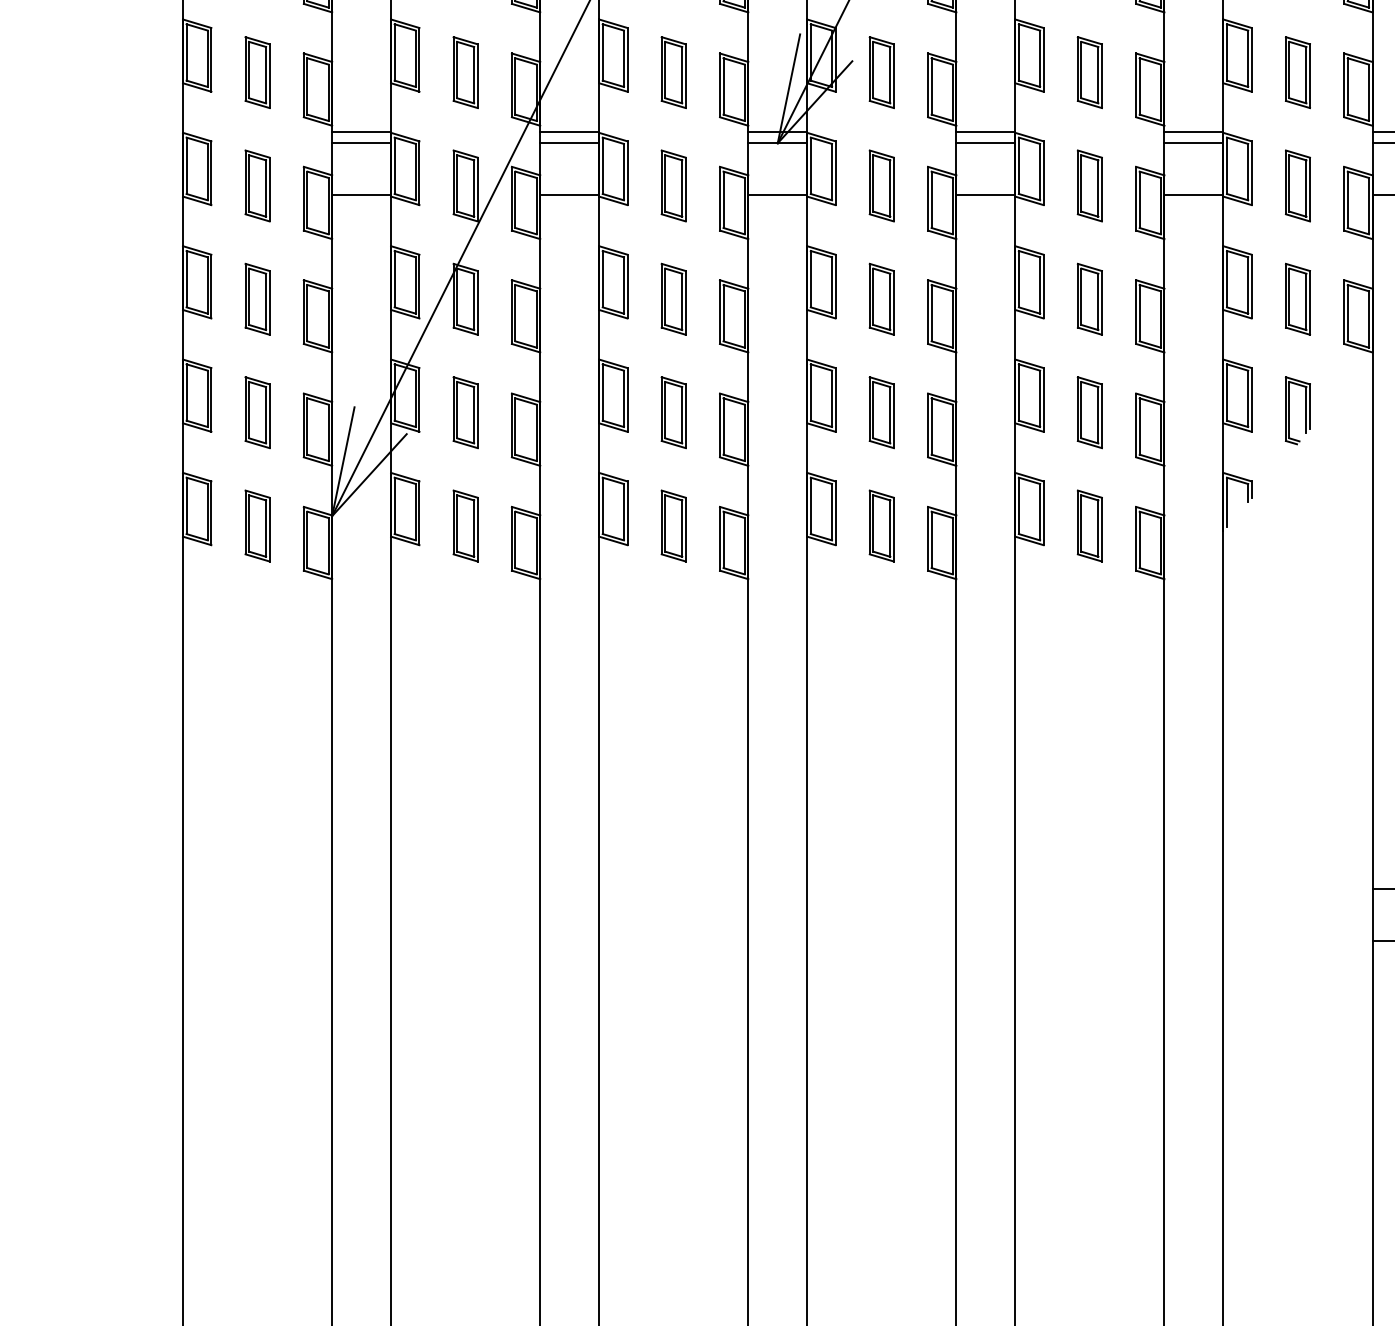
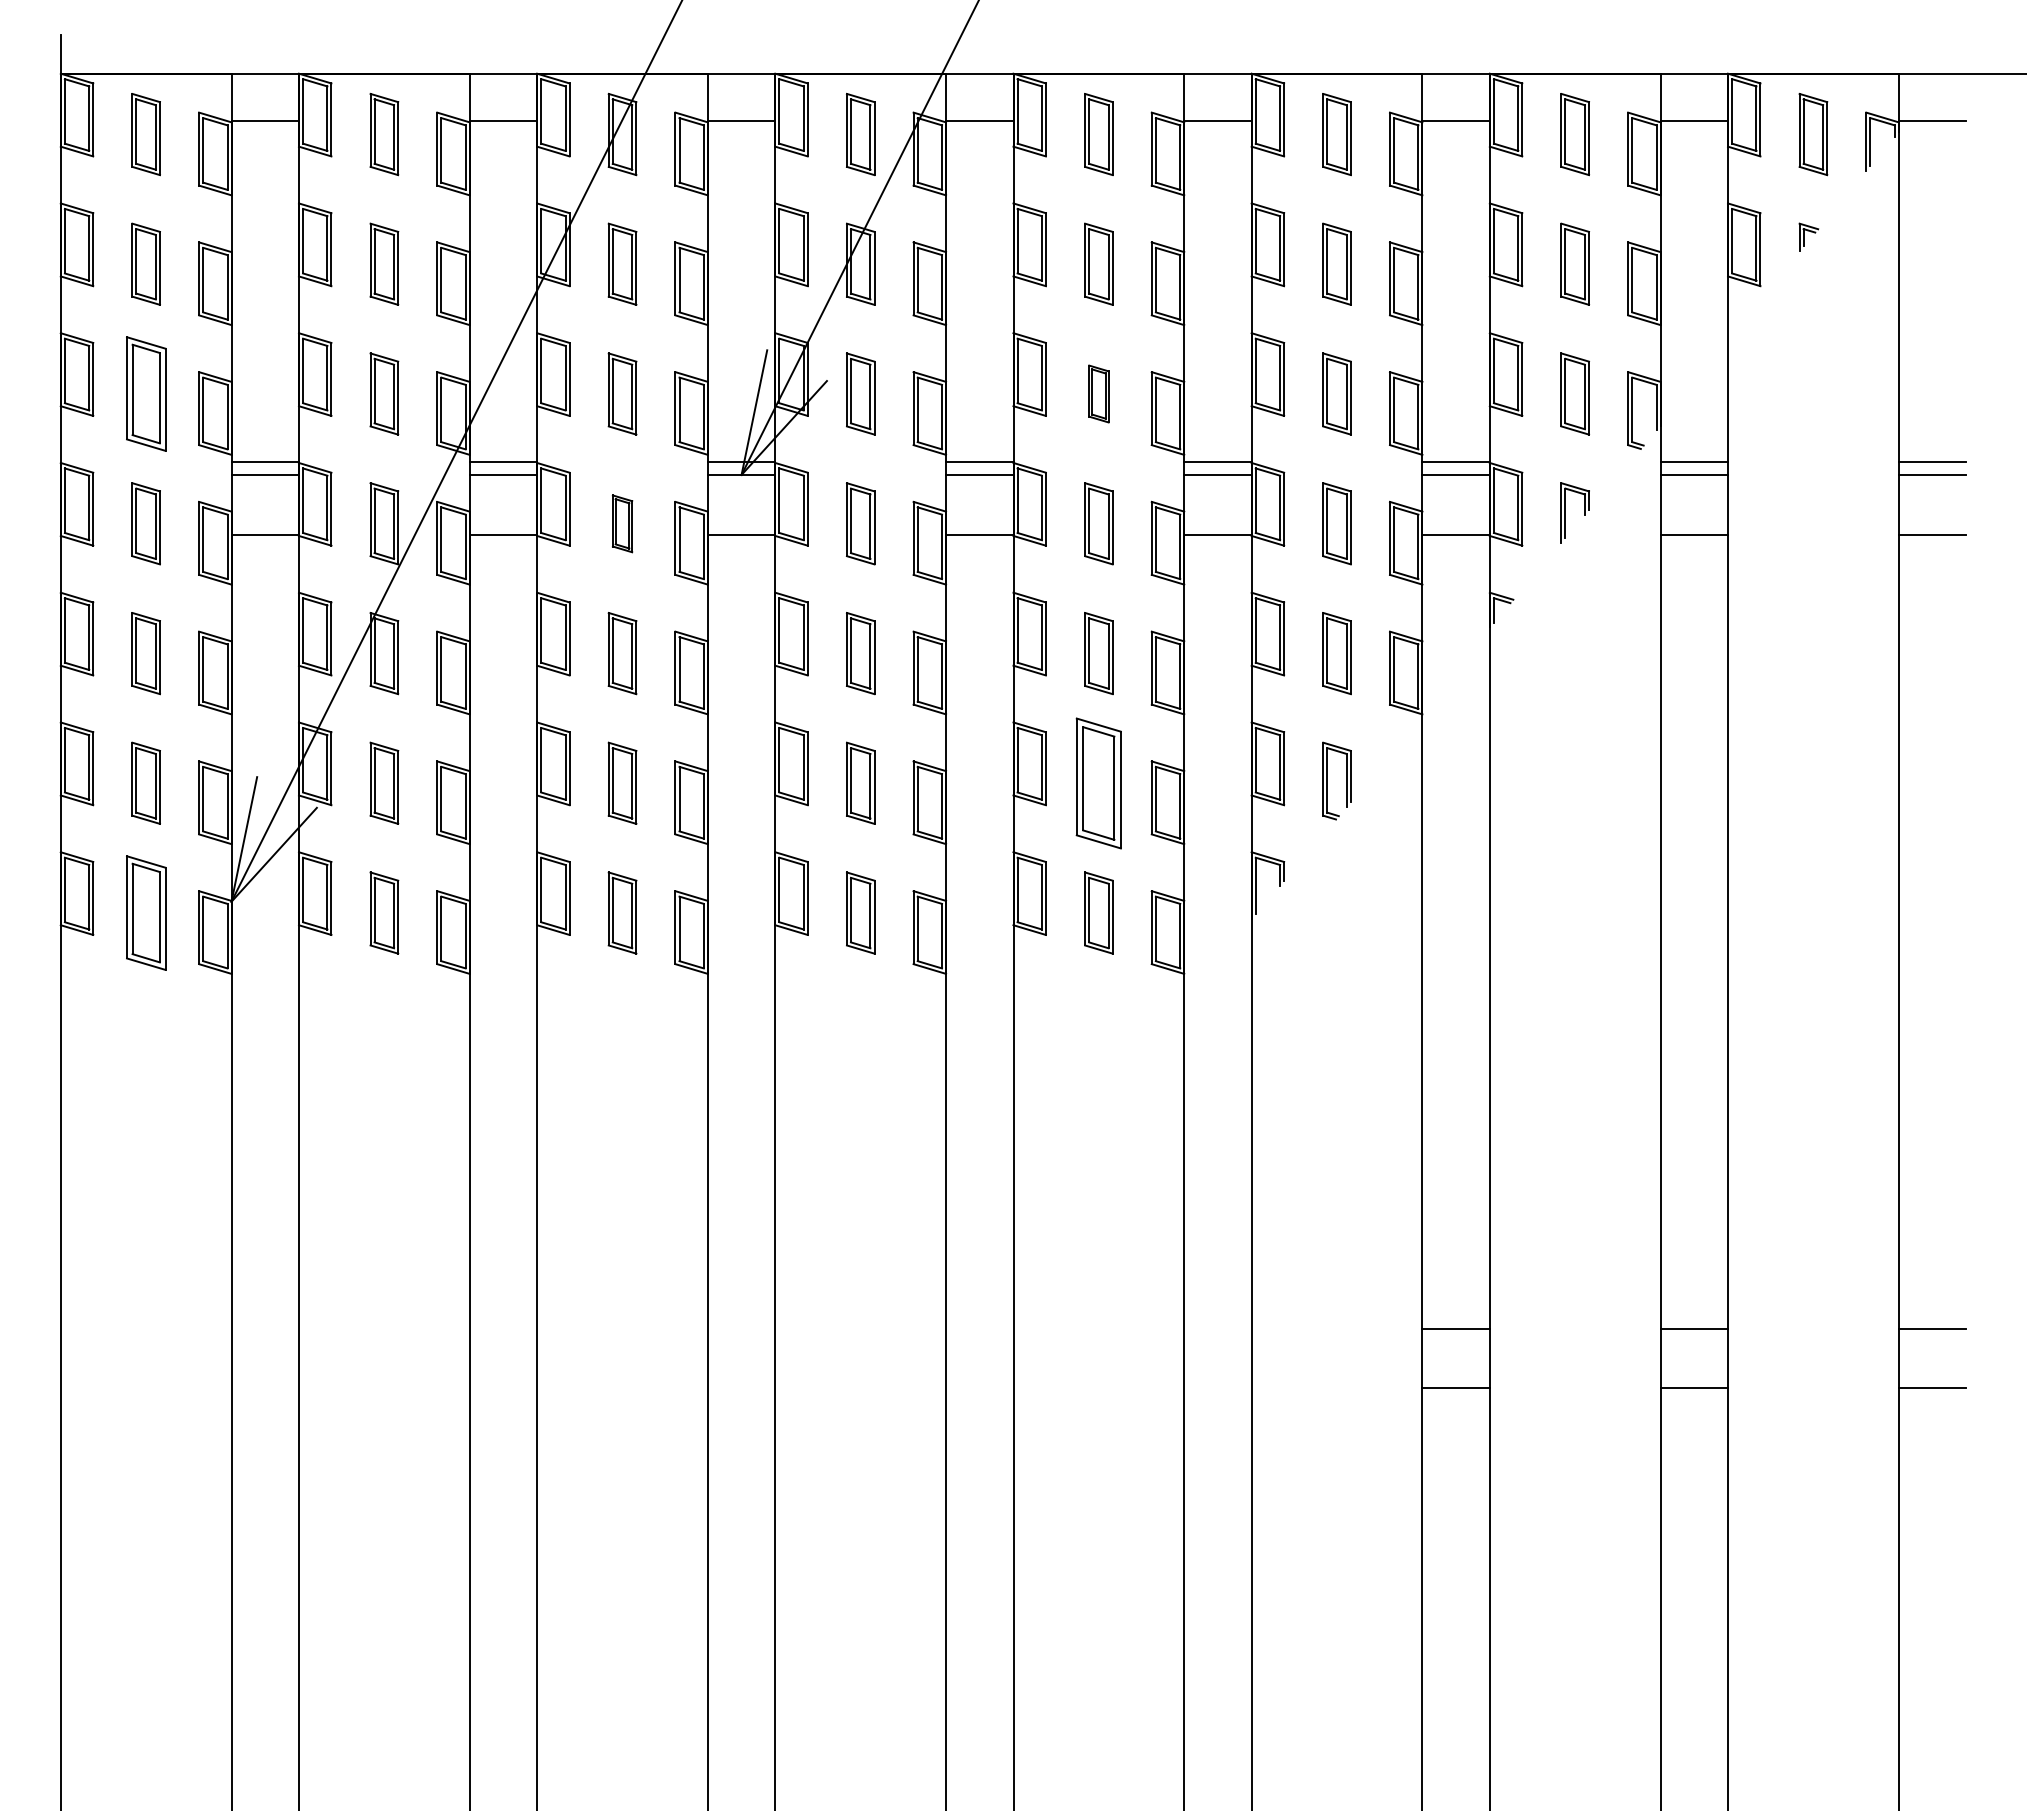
part: (257, 72) -> (145, 393), size x1.4
part: (1089, 72) -> (1098, 393), size x0.7
part: (673, 185) -> (622, 523), size x0.7
part: (1089, 411) -> (1098, 782), size x1.6
part: (257, 525) -> (145, 912), size x1.4

